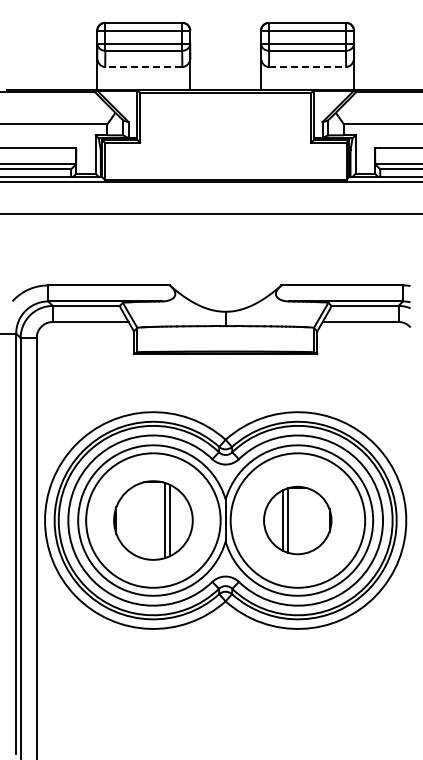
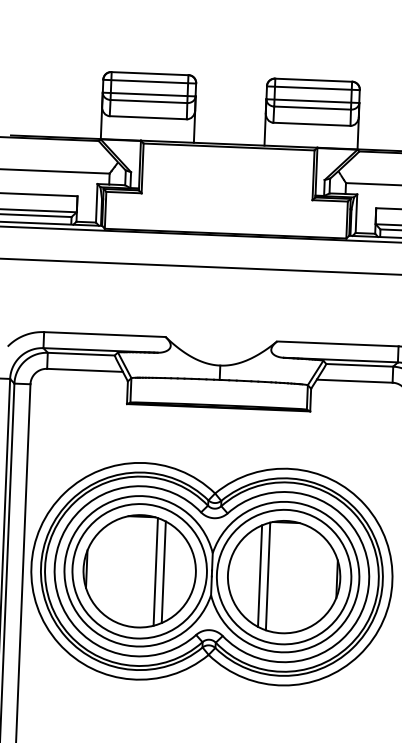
line: (143, 67) -> (148, 118), dashed -> solid
line: (307, 67) -> (311, 124), dashed -> solid
part: (153, 520) -> (139, 571), size x1.43
part: (297, 520) -> (283, 577), size x1.67

